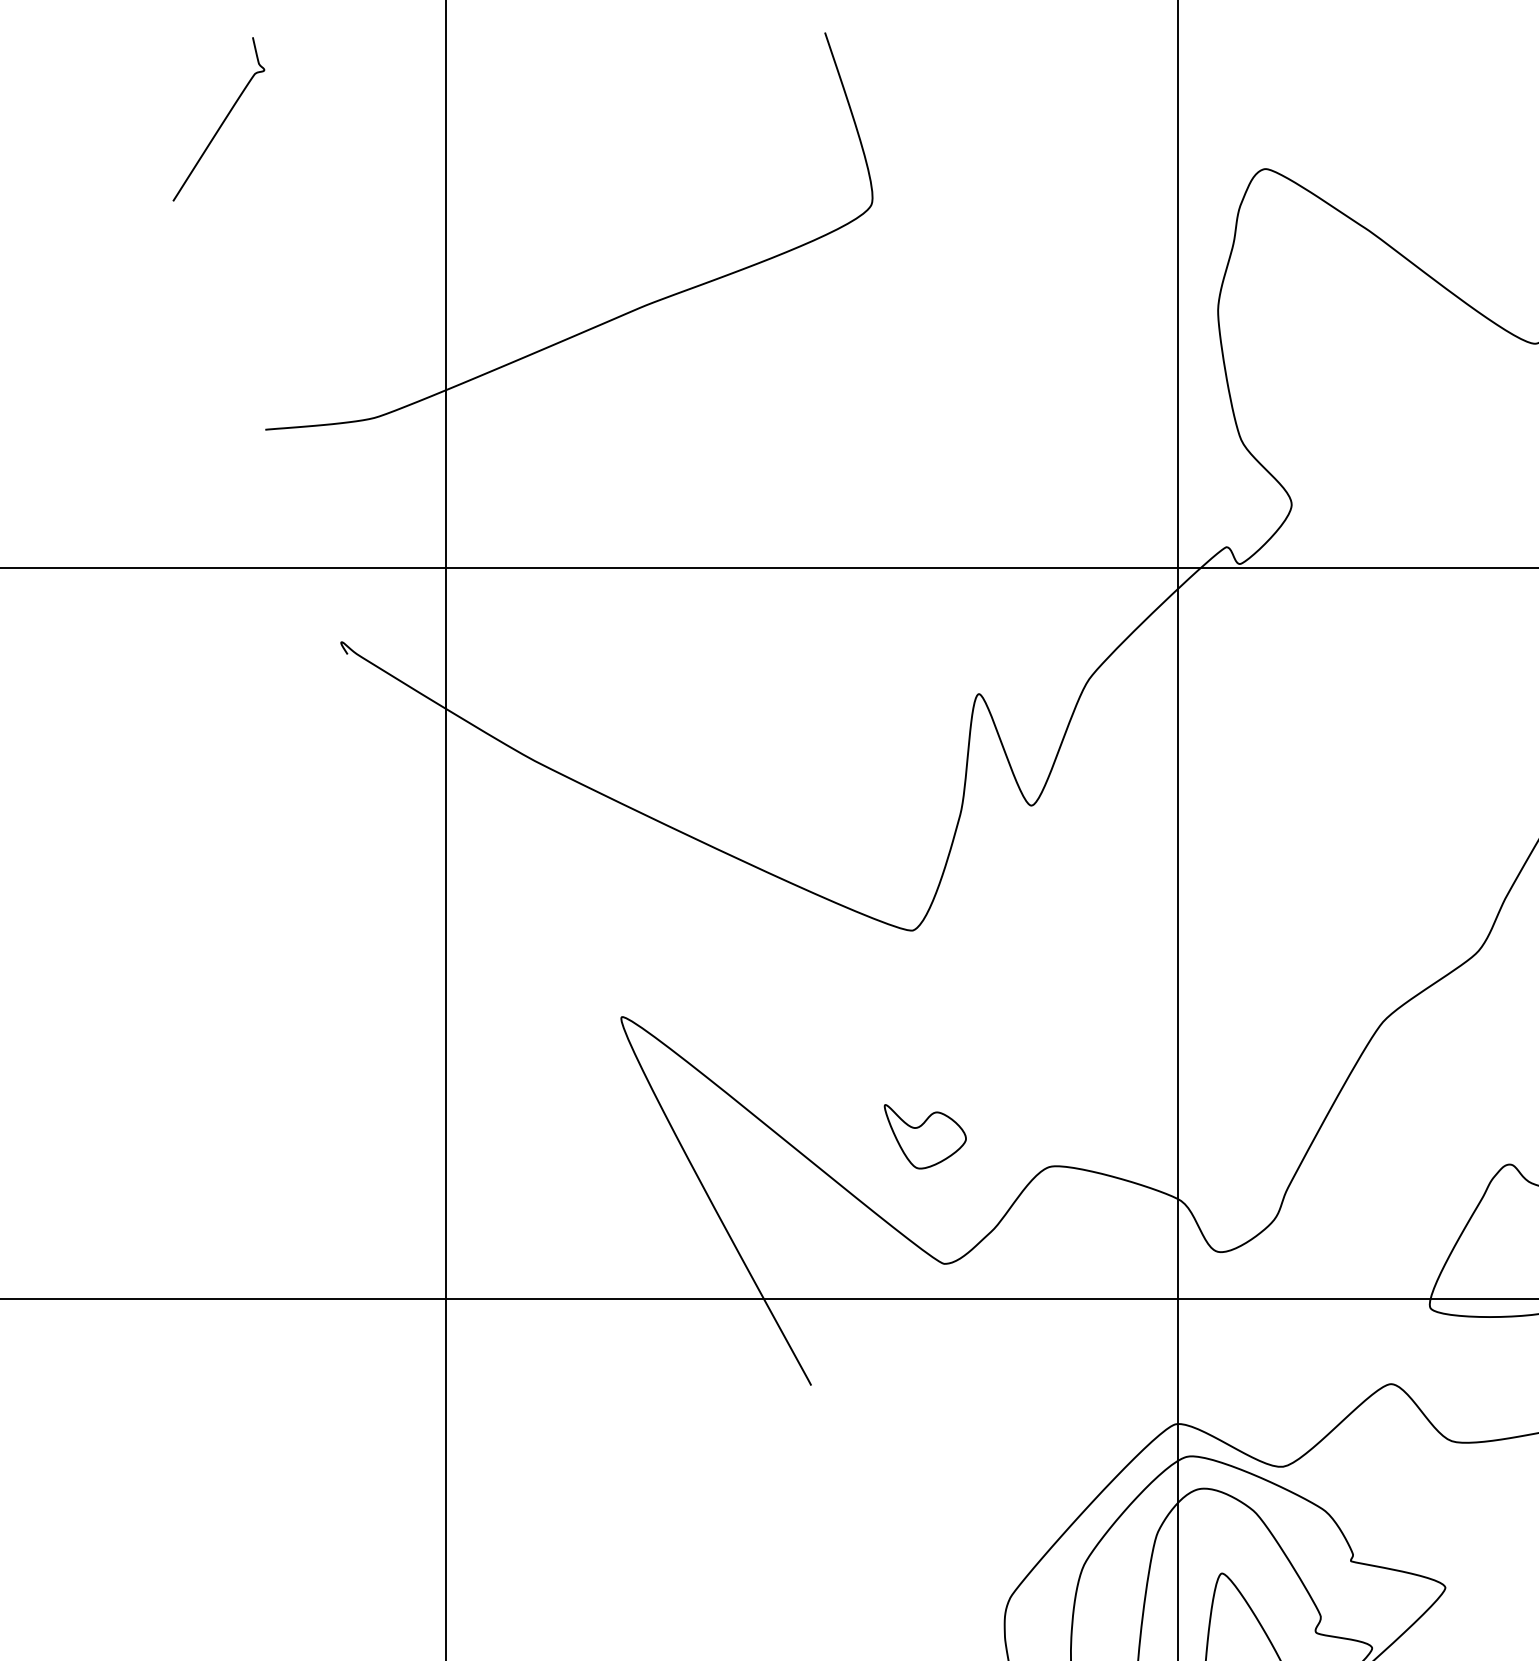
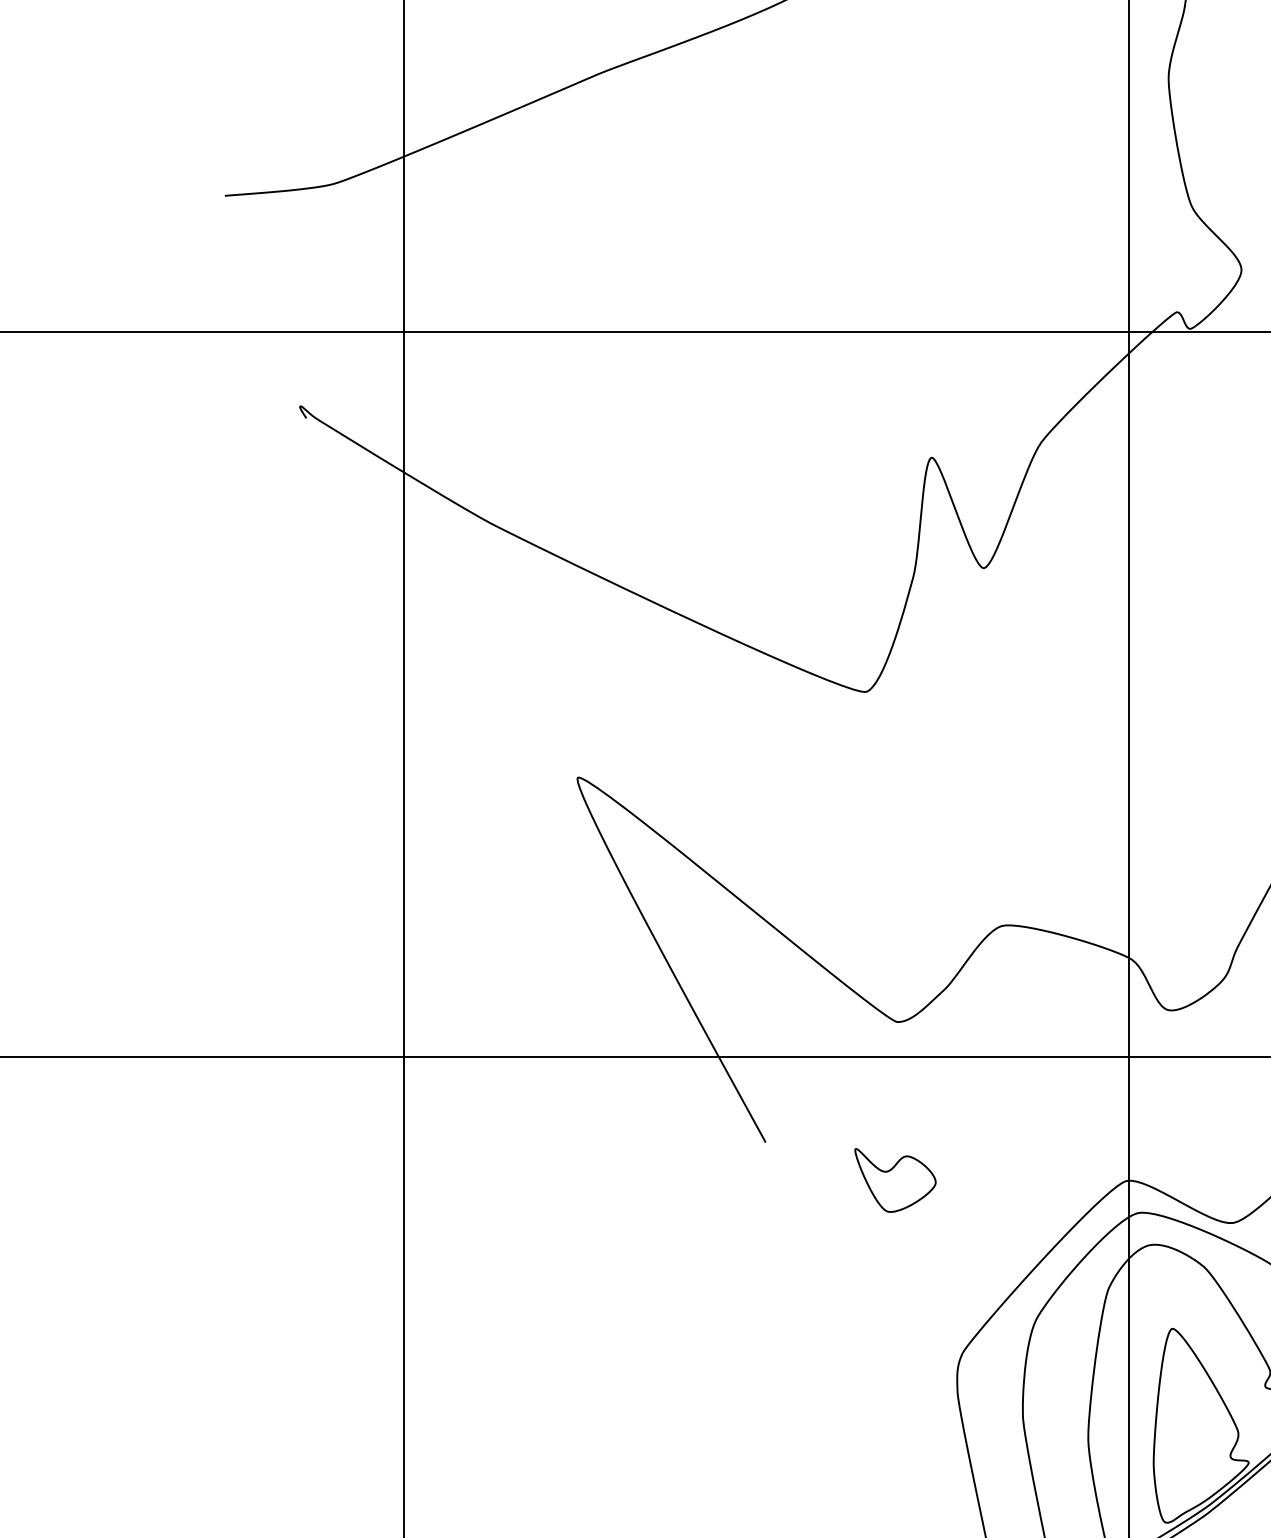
part: (924, 1136) -> (894, 1180), moved

